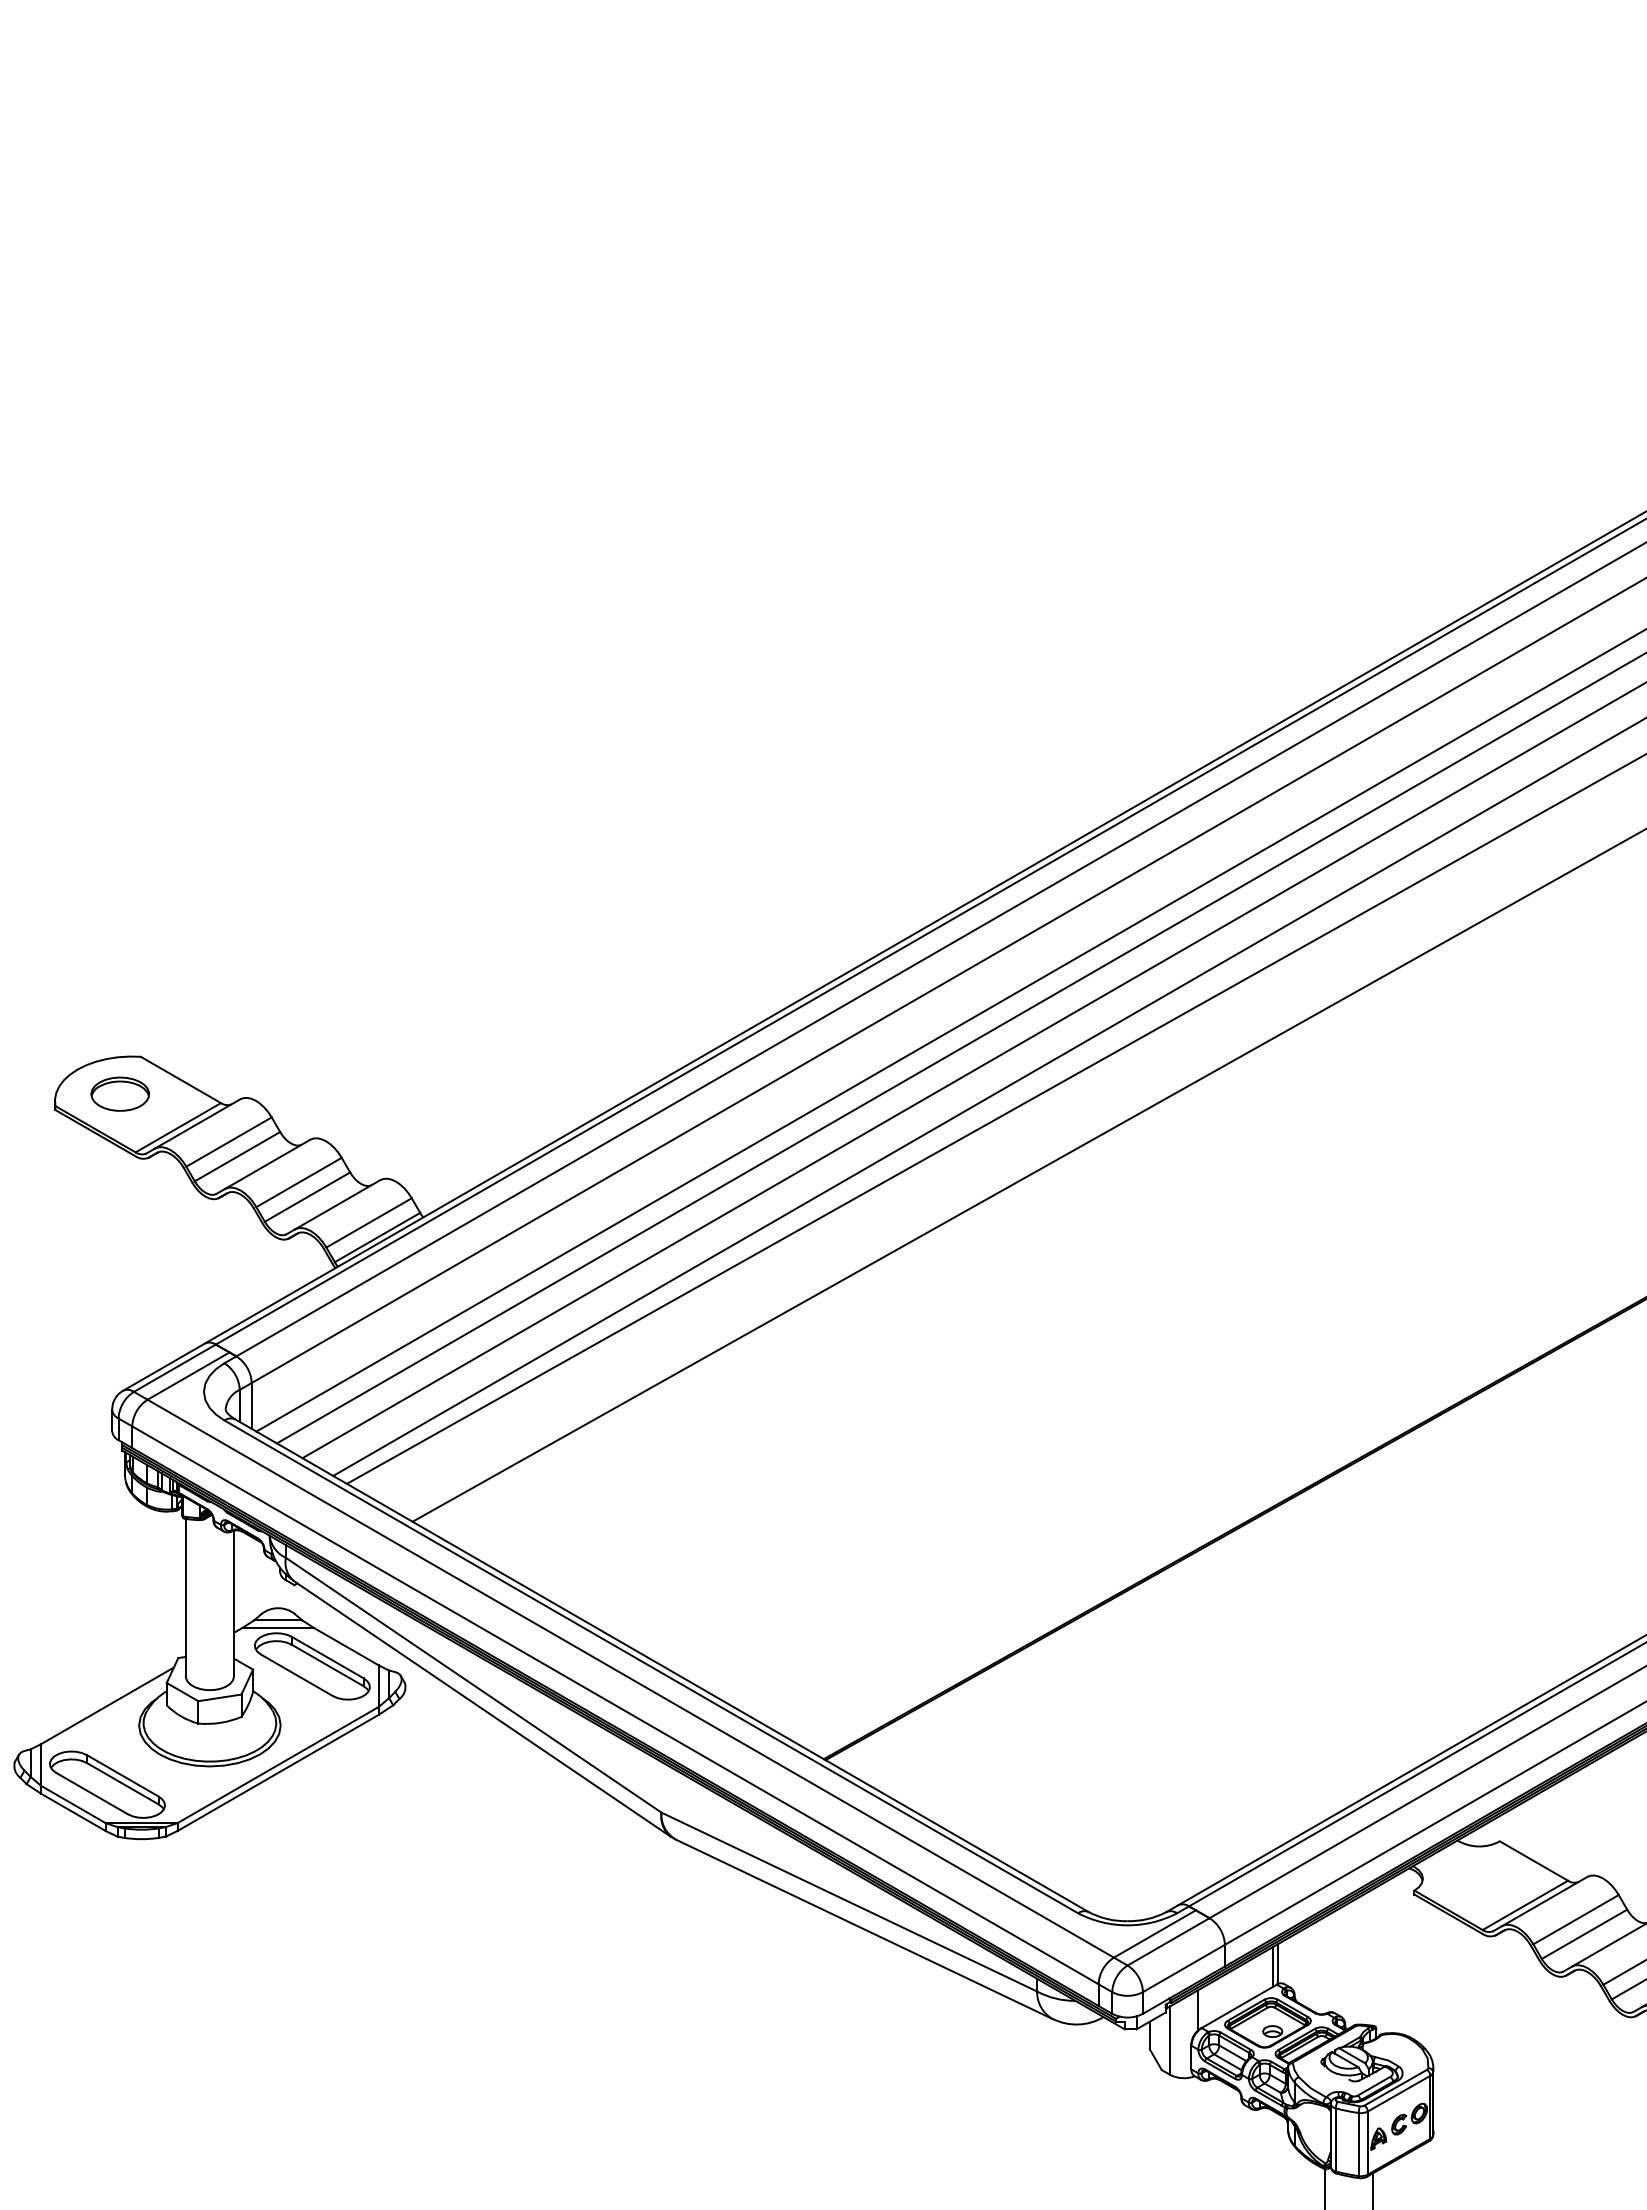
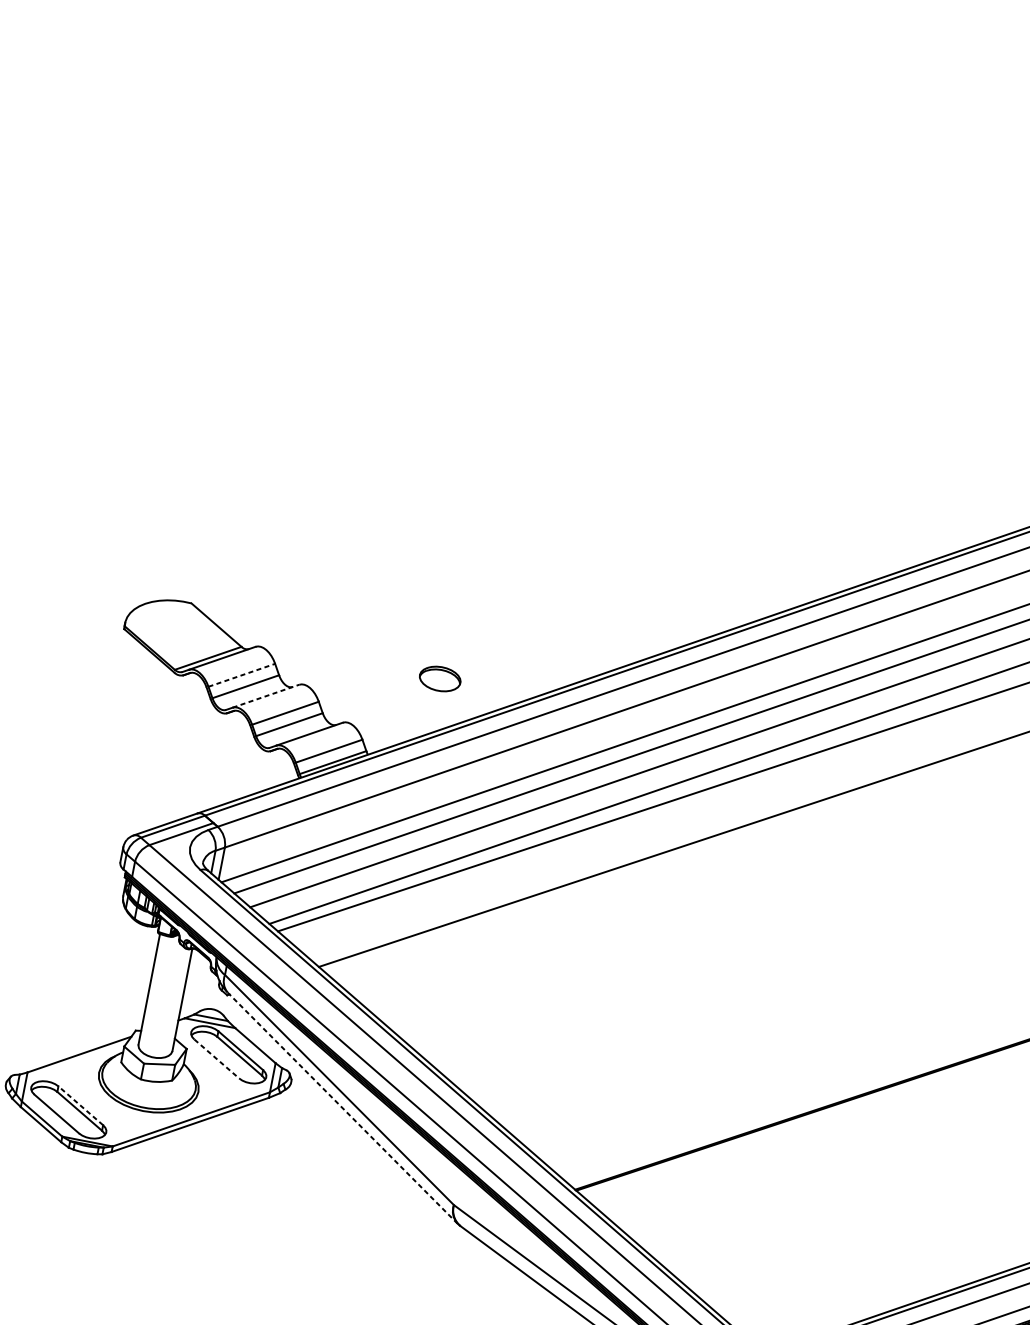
part: (119, 1093) -> (439, 678), moved
line: (229, 1141) -> (242, 674), solid -> dashed
line: (268, 1164) -> (266, 696), solid -> dashed
line: (297, 1675) -> (217, 1059), solid -> dashed
line: (482, 1708) -> (342, 1107), solid -> dashed
line: (122, 1775) -> (80, 1105), solid -> dashed

